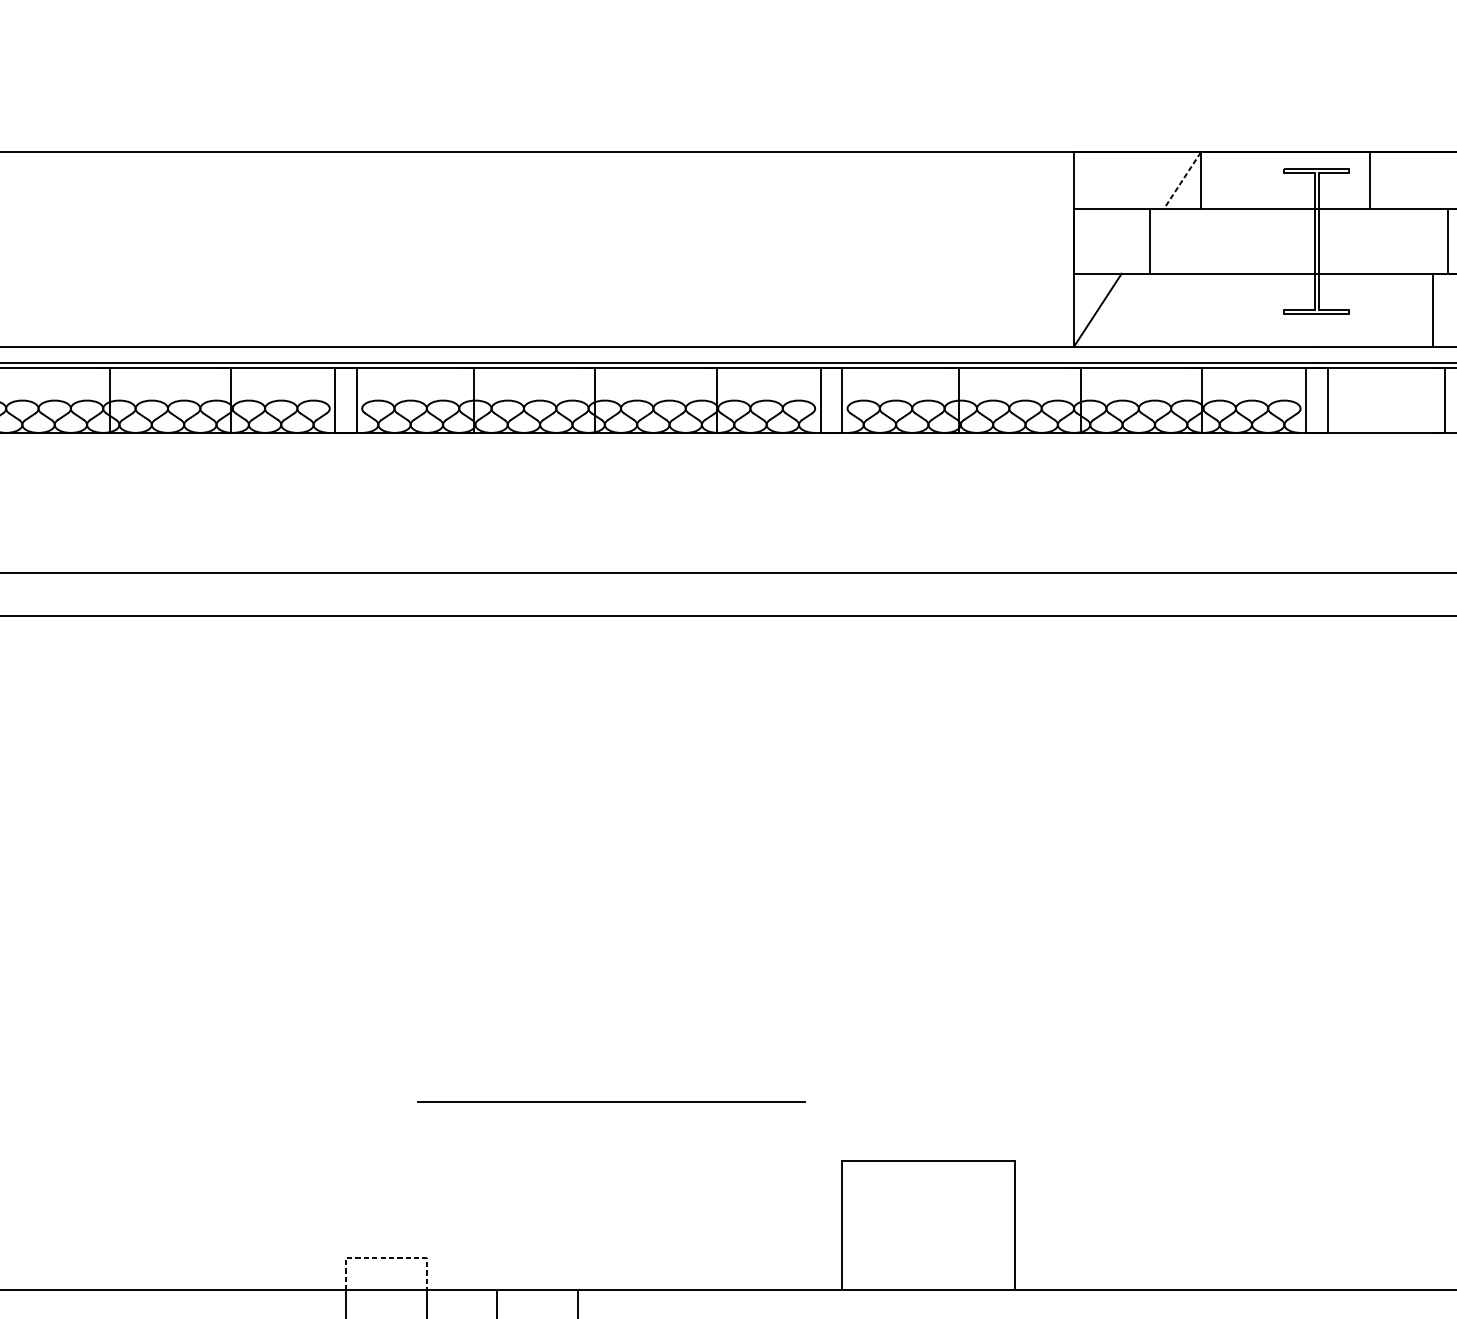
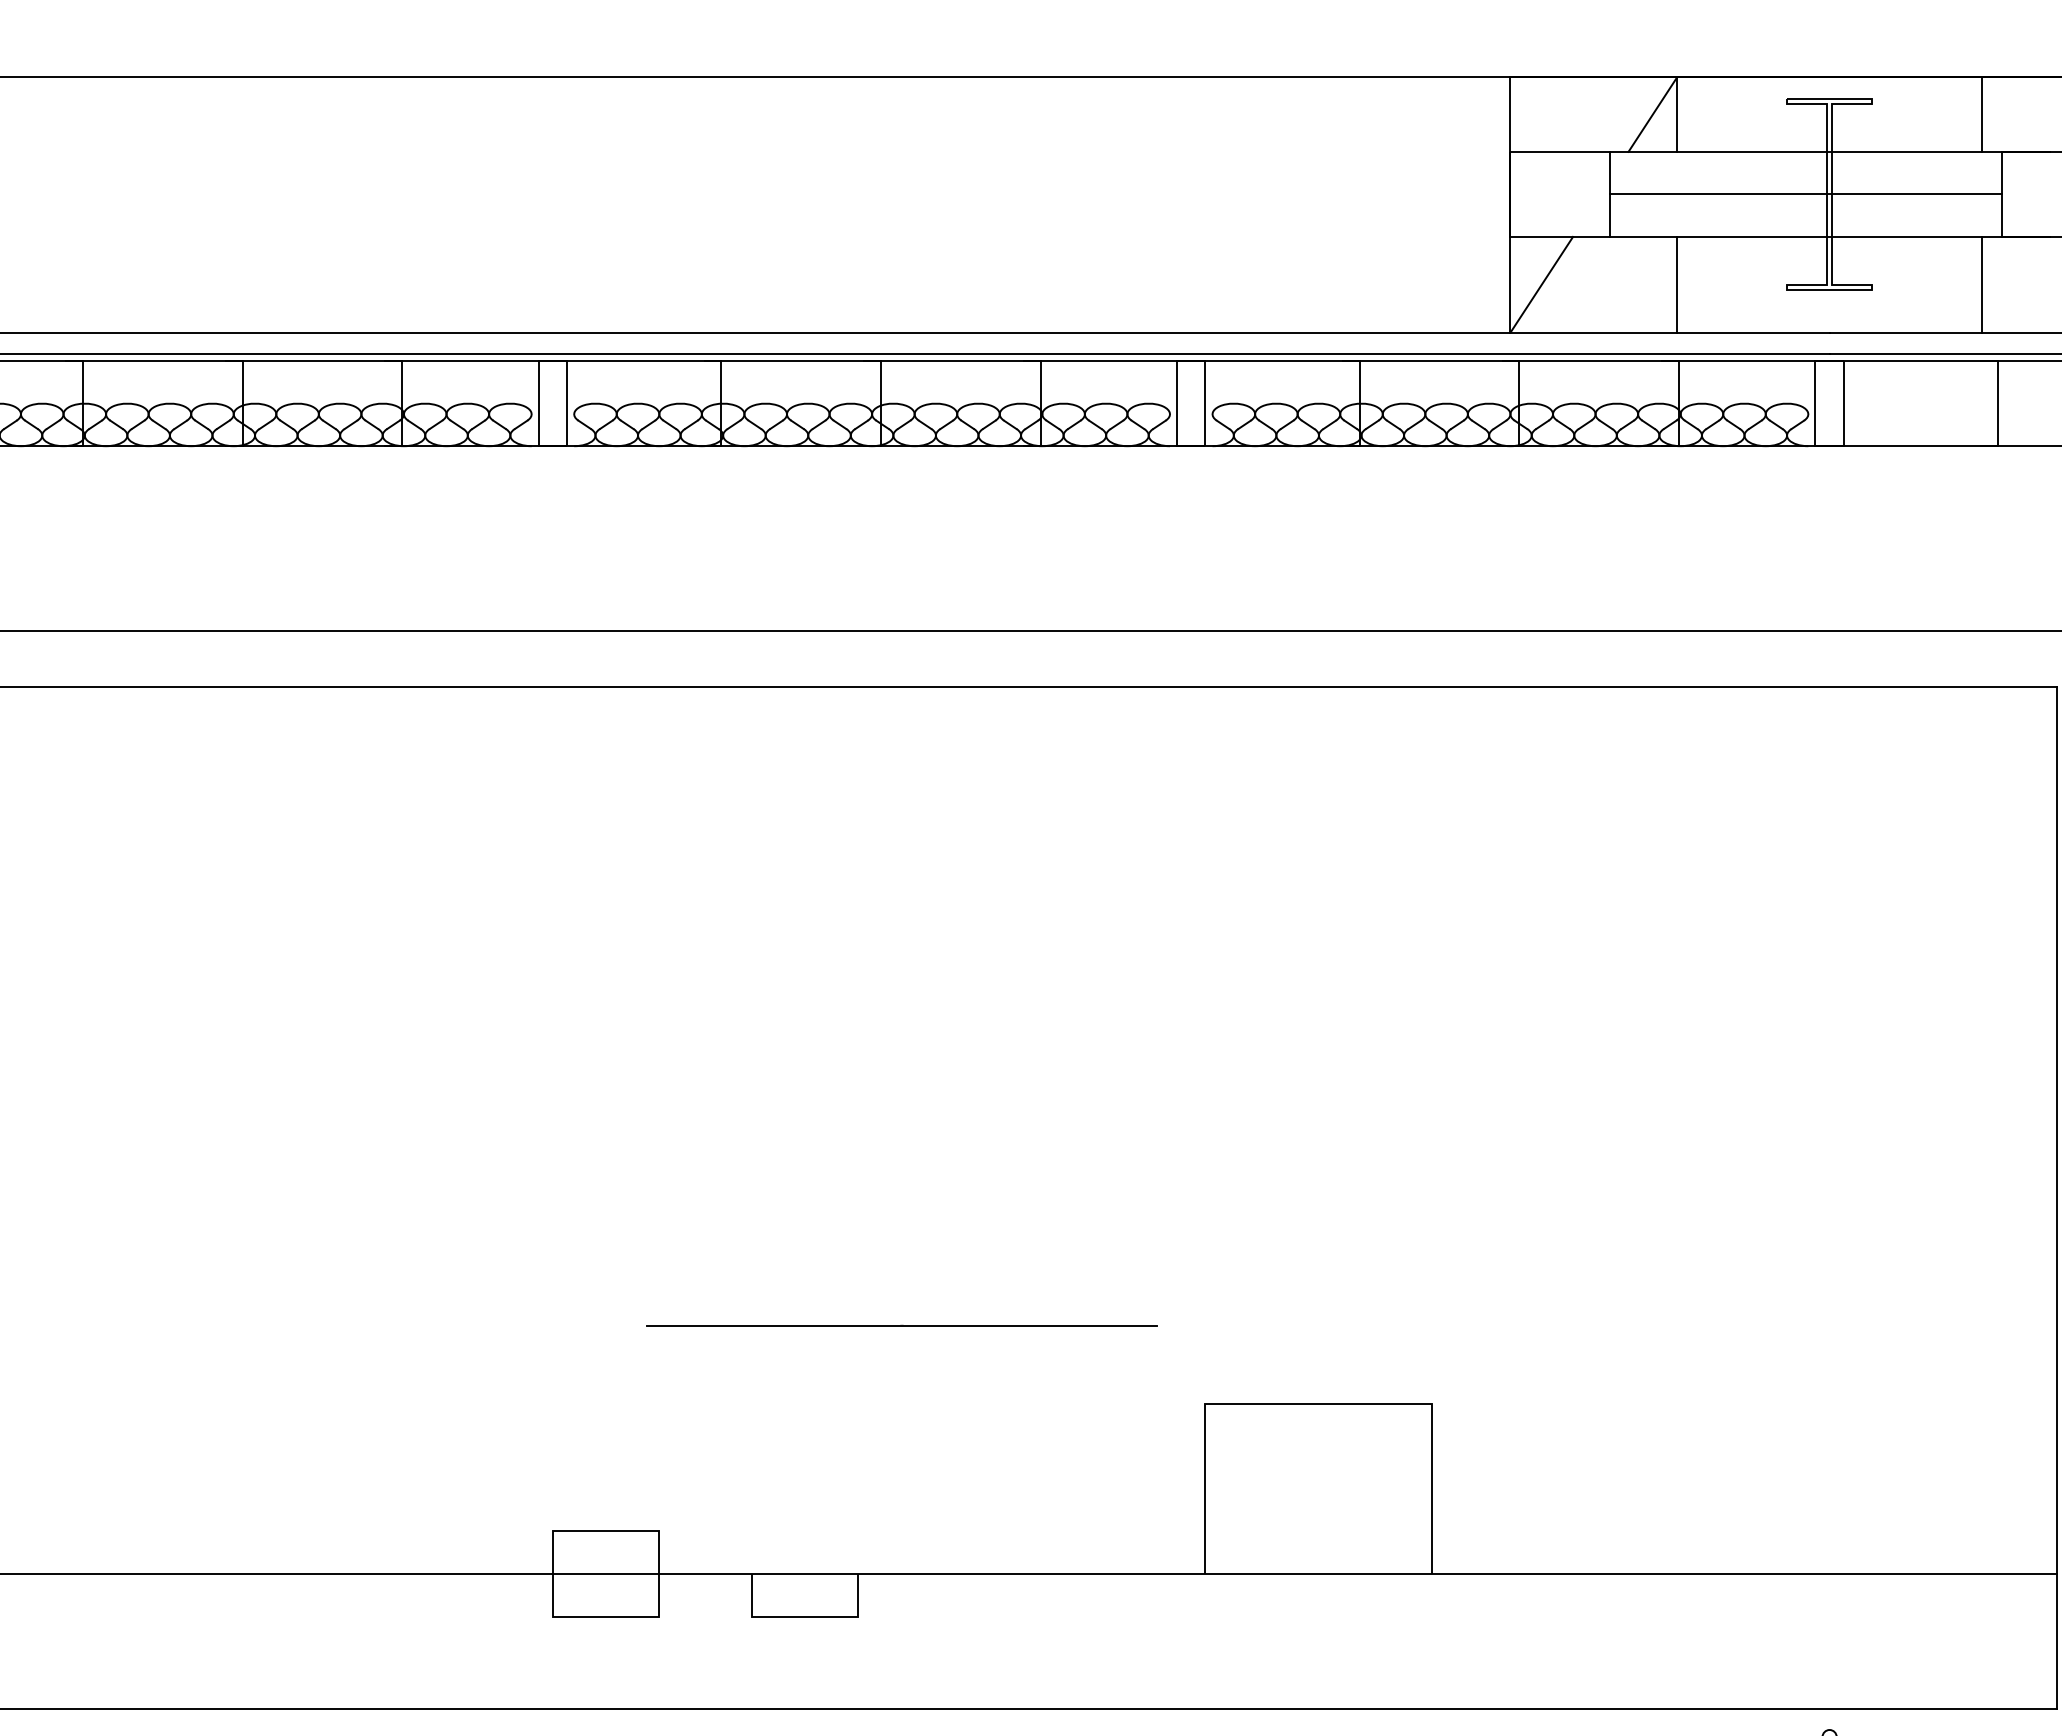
line: (1370, 180) -> (1982, 114), moved
line: (1182, 181) -> (1652, 115), dashed -> solid
line: (1298, 241) -> (1805, 194), added
line: (1201, 309) -> (1677, 284), added
line: (386, 1258) -> (606, 1531), dashed -> solid

